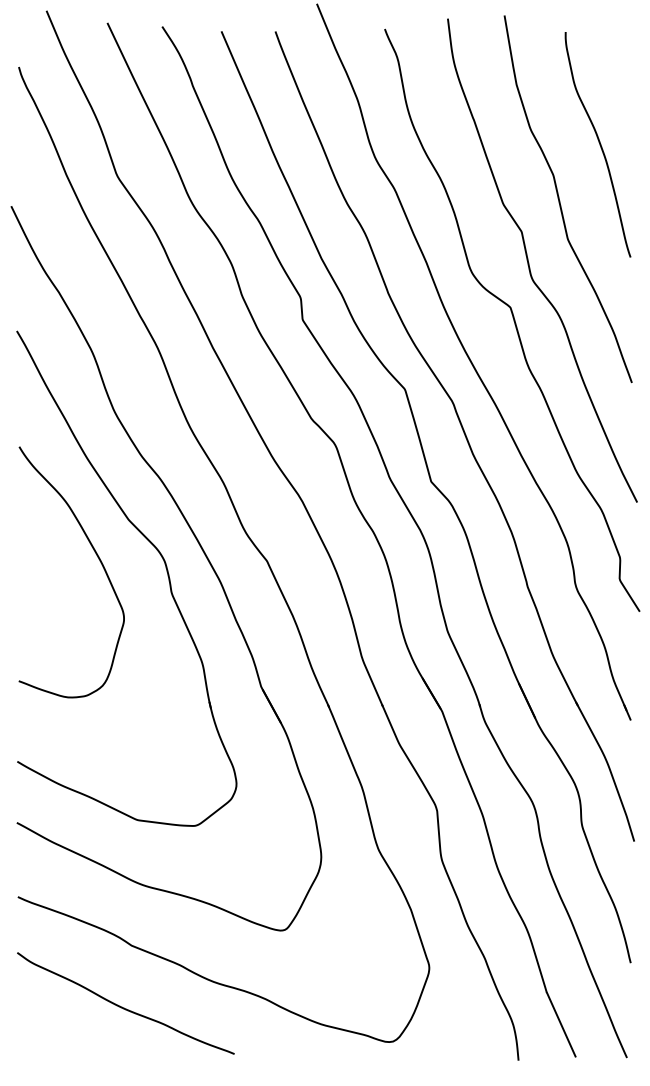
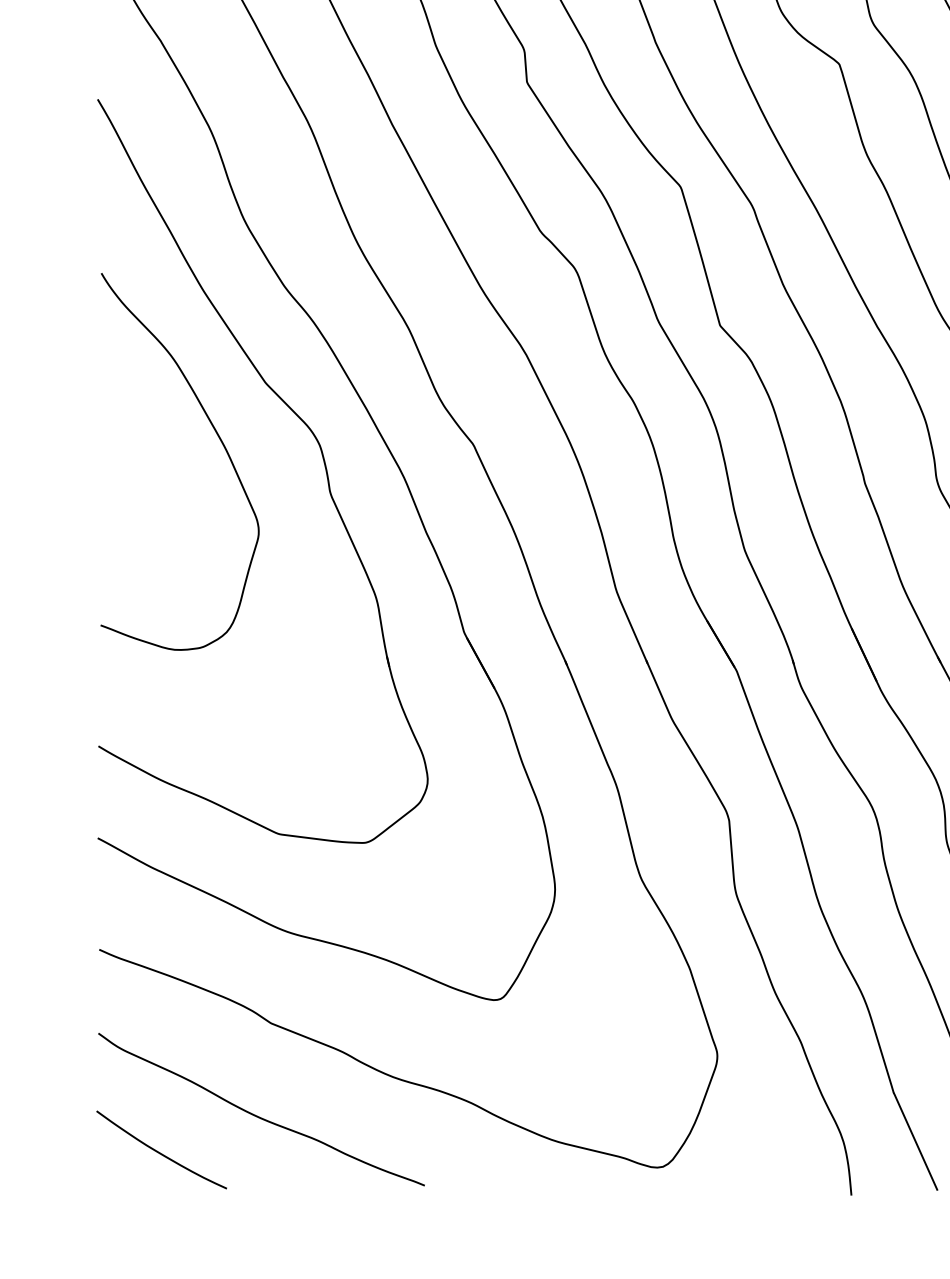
curve: (58, 1031) -> (160, 1151), added

